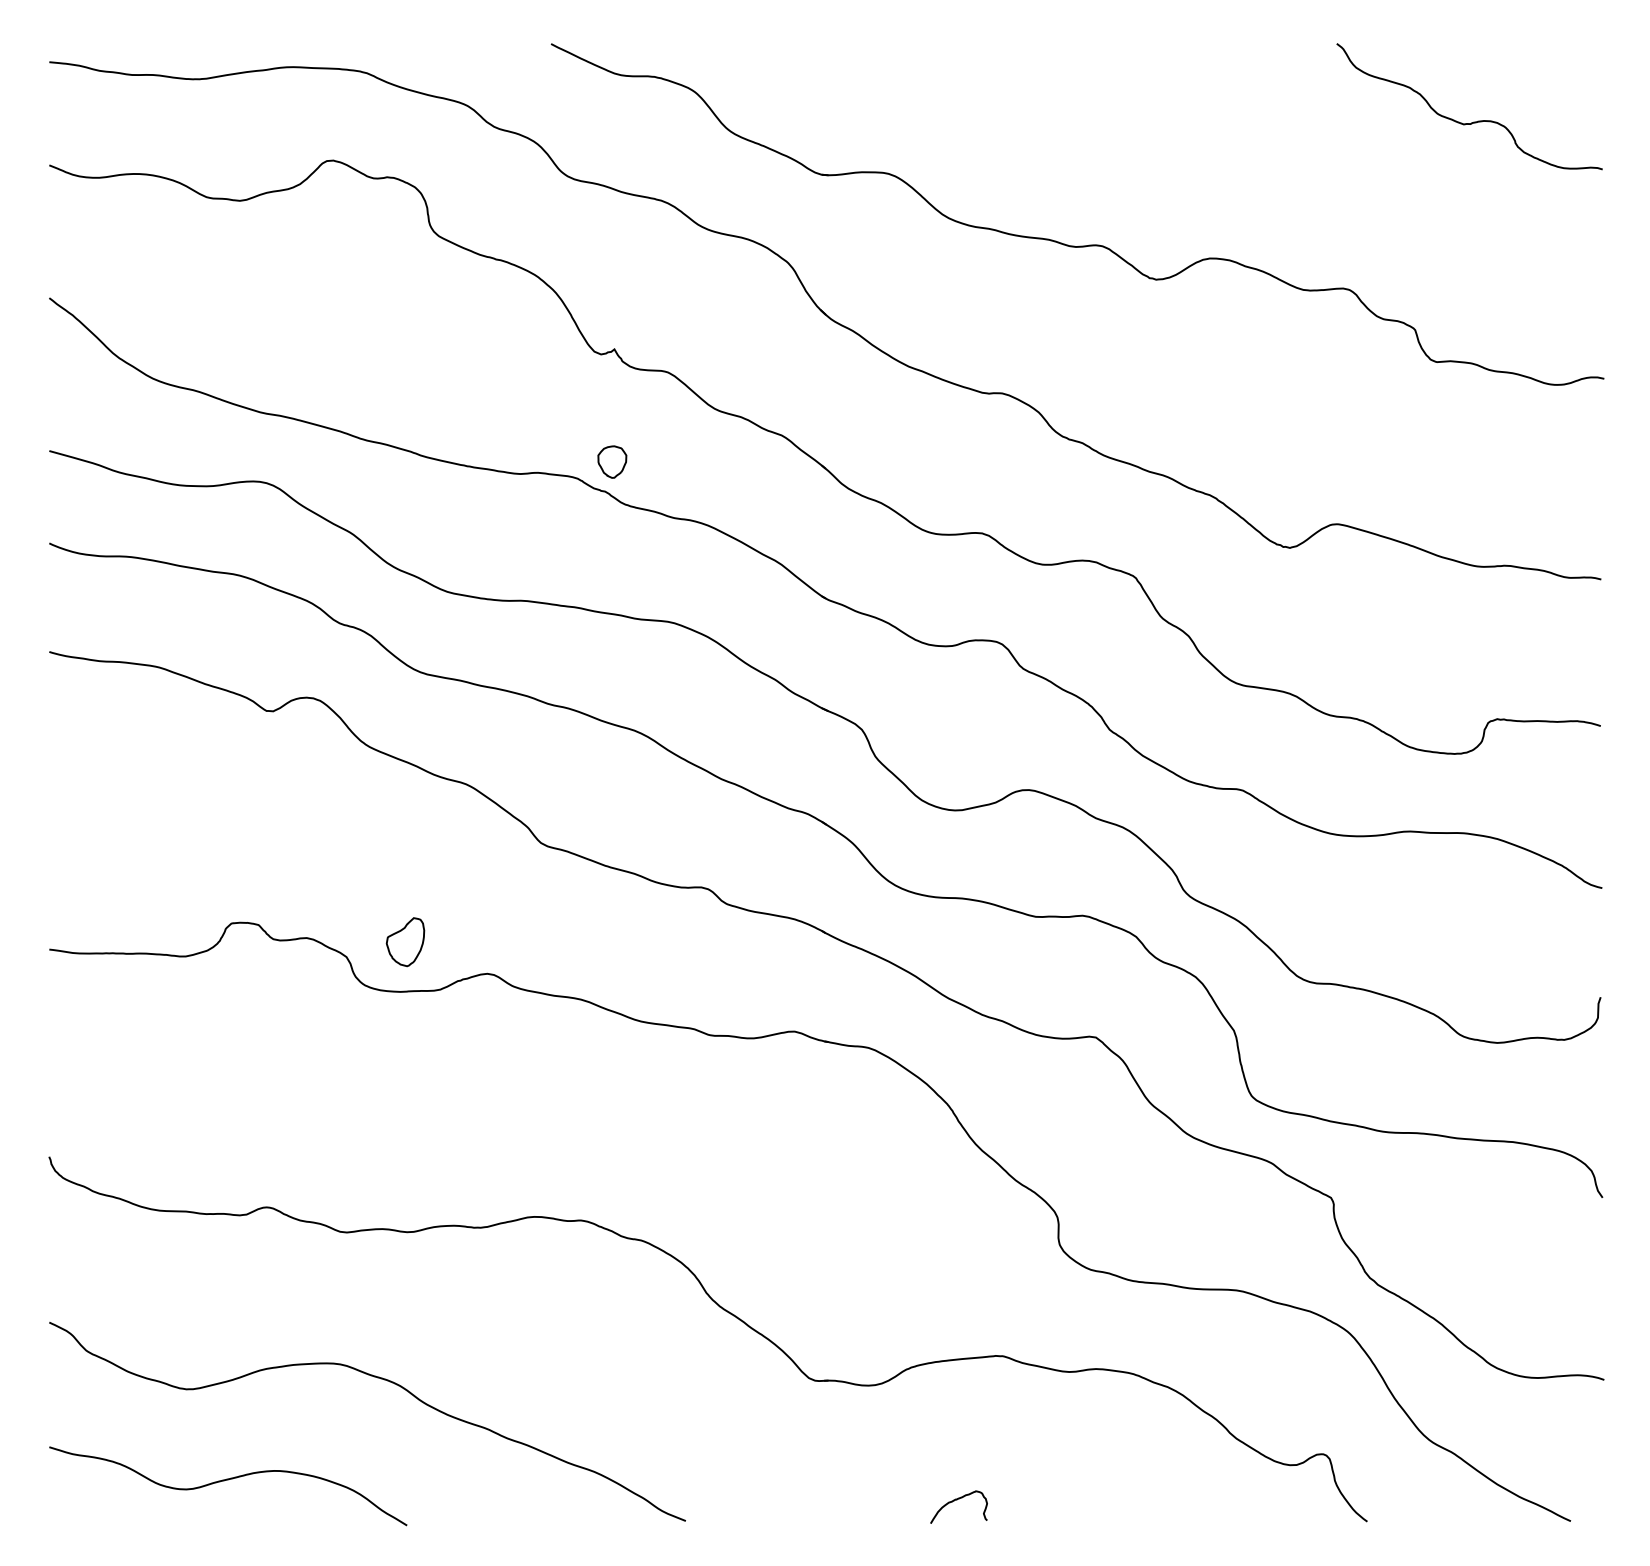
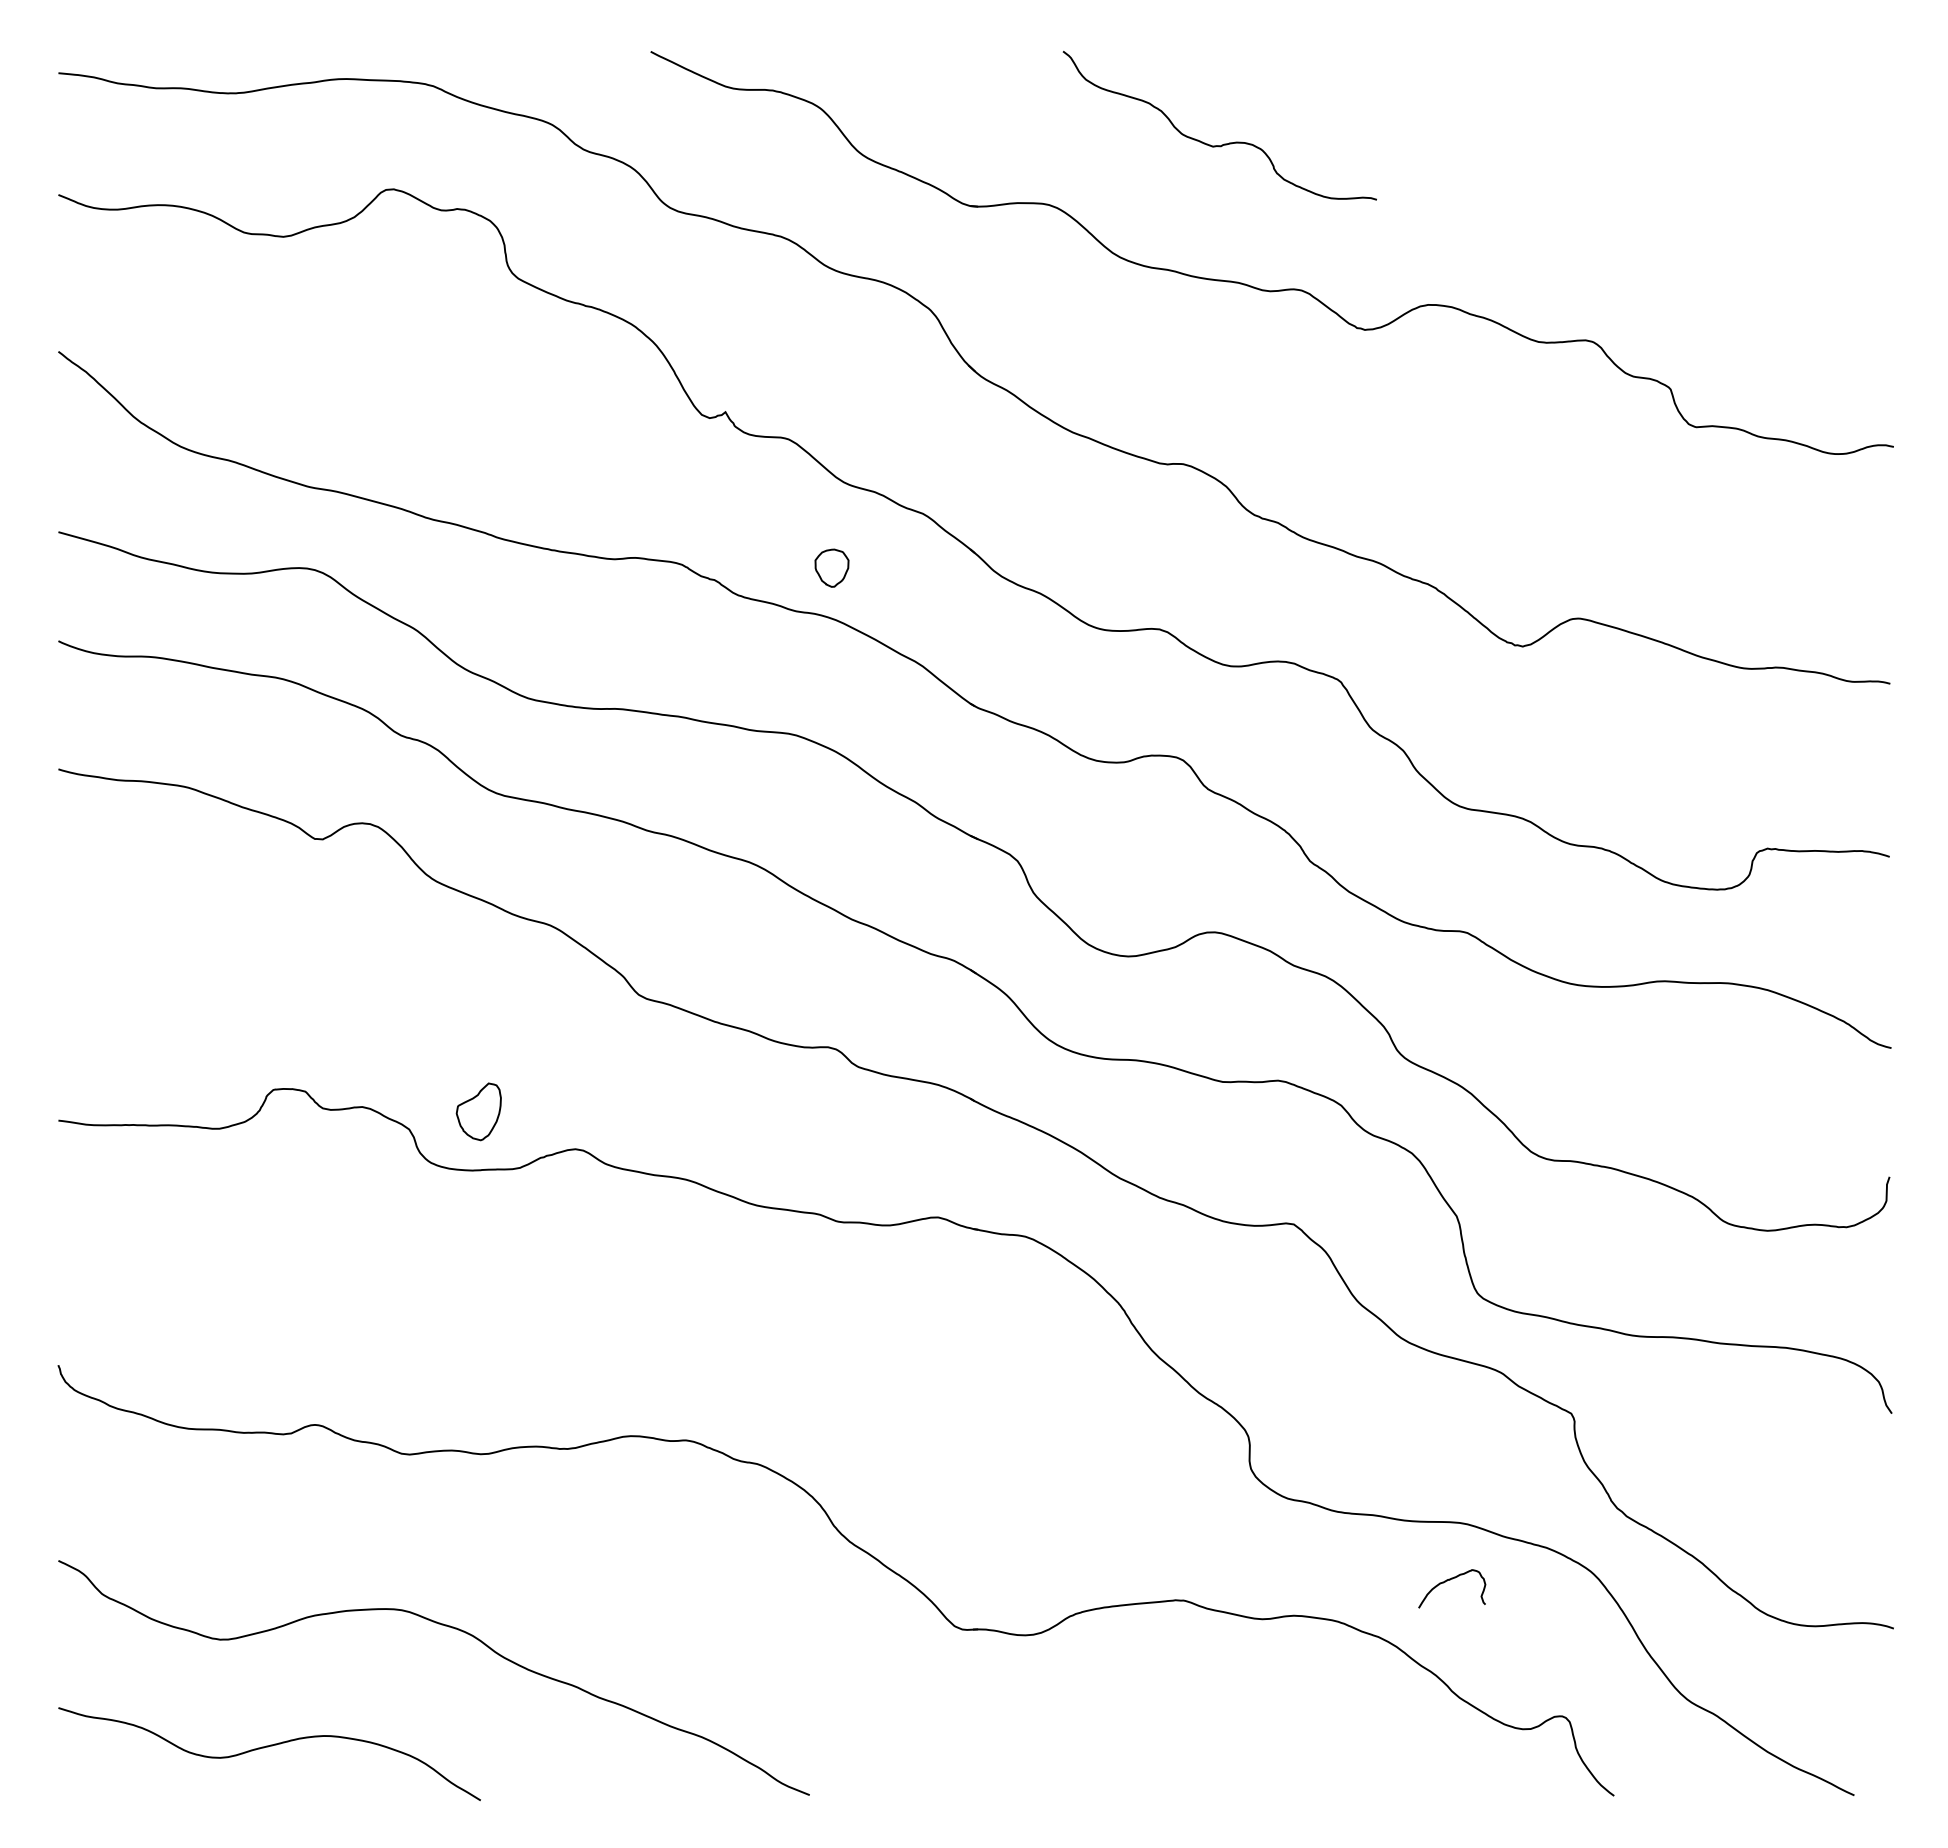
curve: (1473, 121) -> (1224, 143), moved
part: (611, 461) -> (831, 567), moved
curve: (957, 1500) -> (1450, 1580), moved

